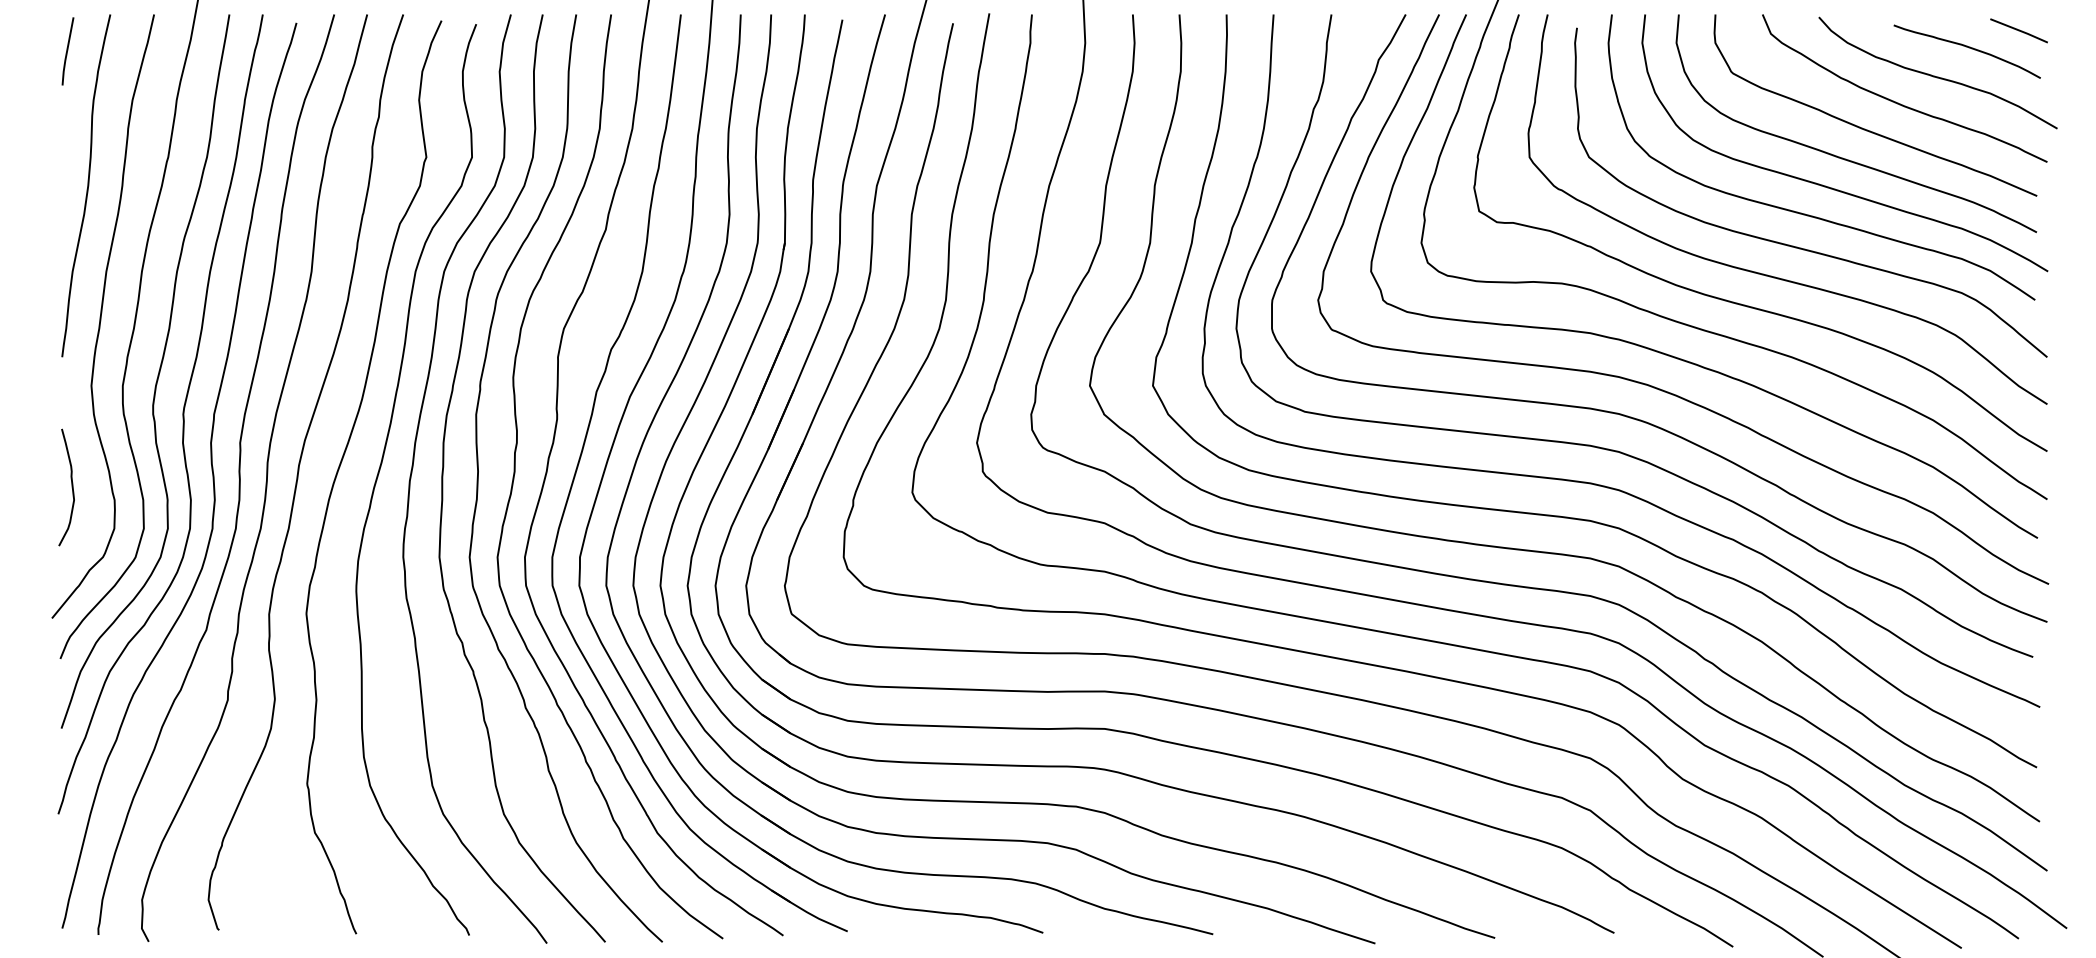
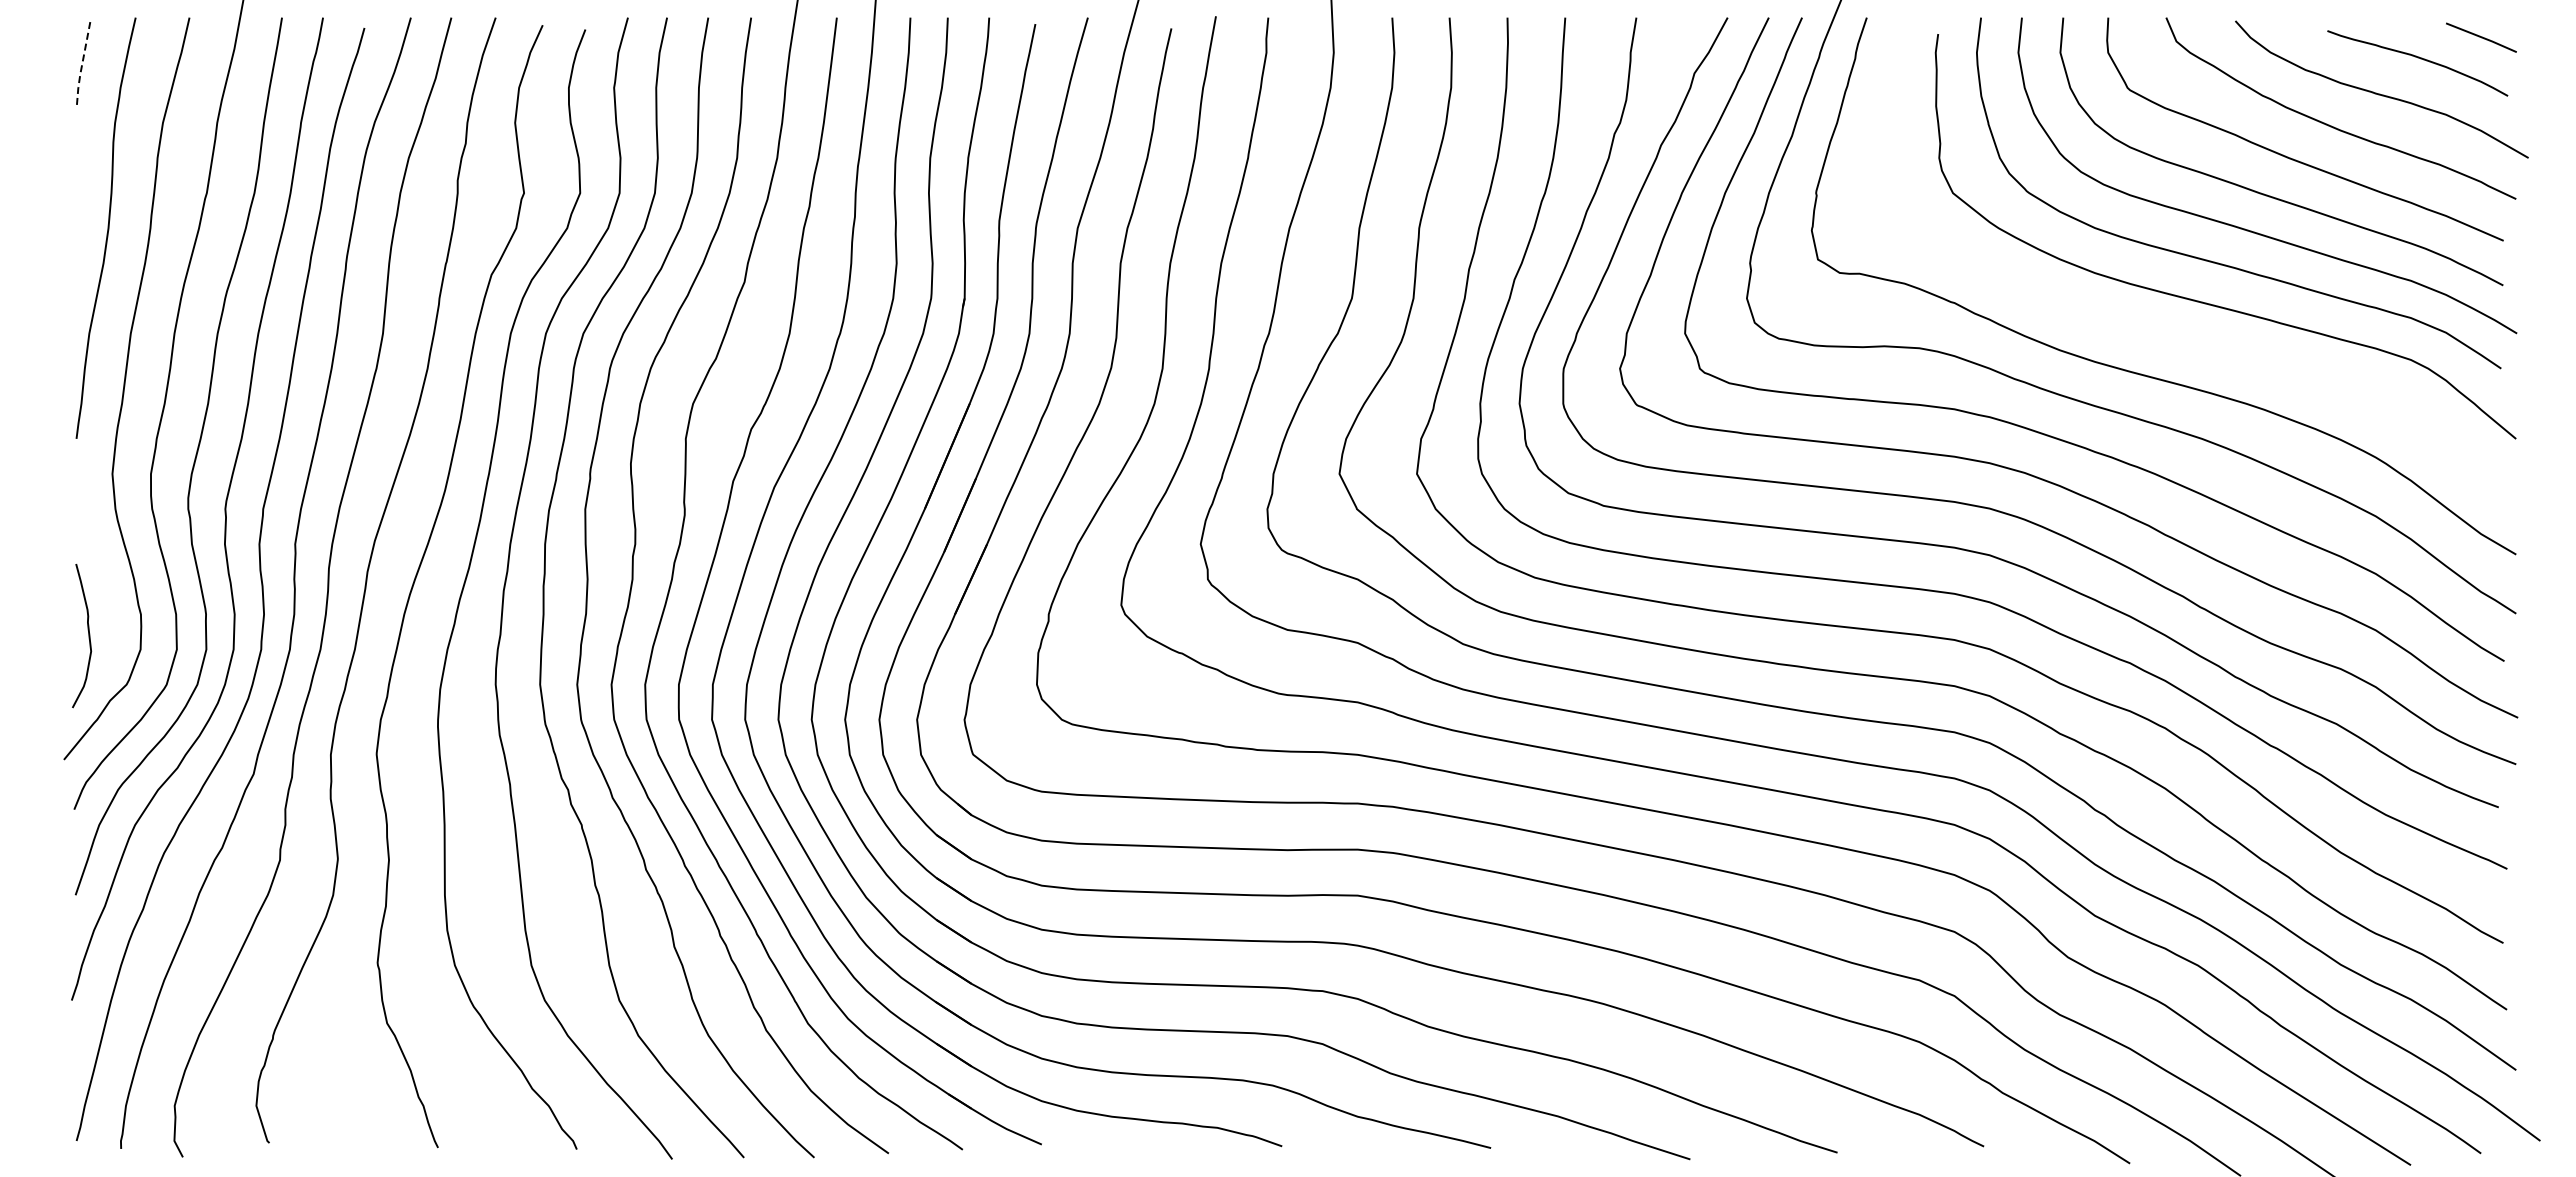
line: (67, 52) -> (82, 64), solid -> dashed
curve: (1770, 275) -> (2176, 338), removed
curve: (71, 487) -> (88, 636), moved

